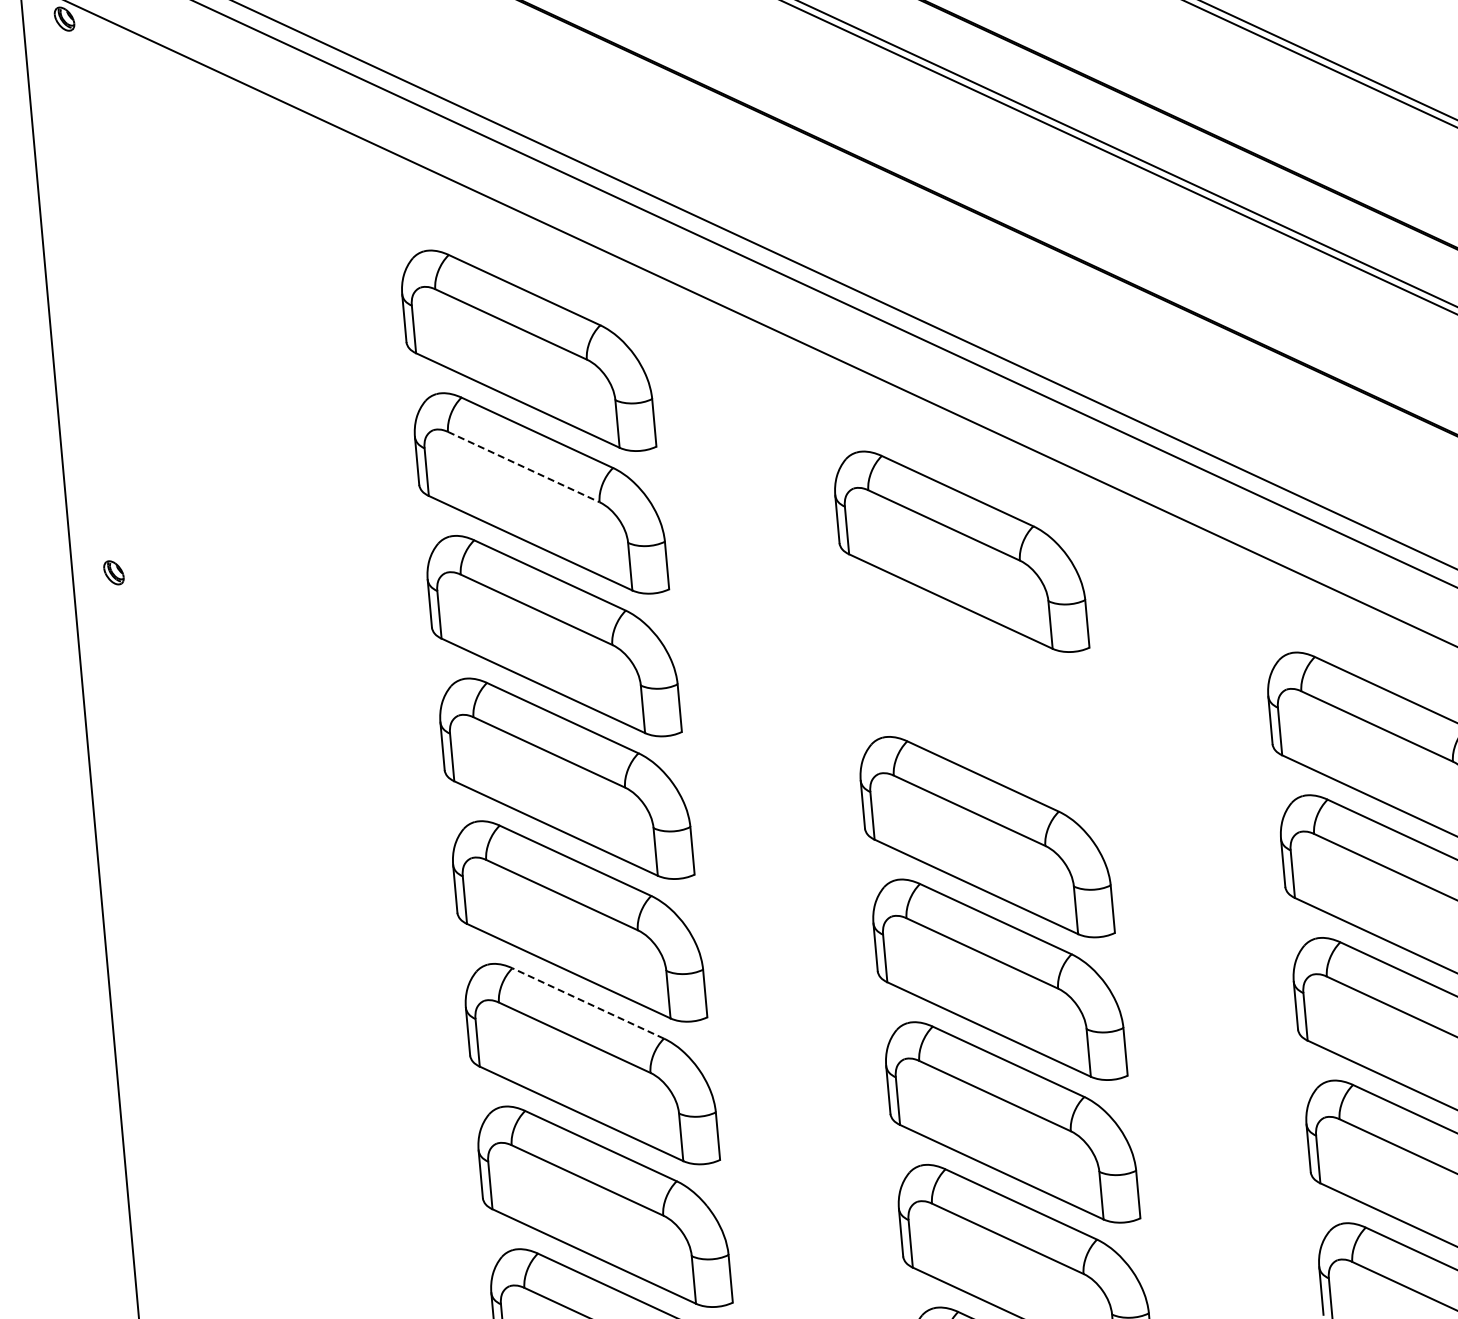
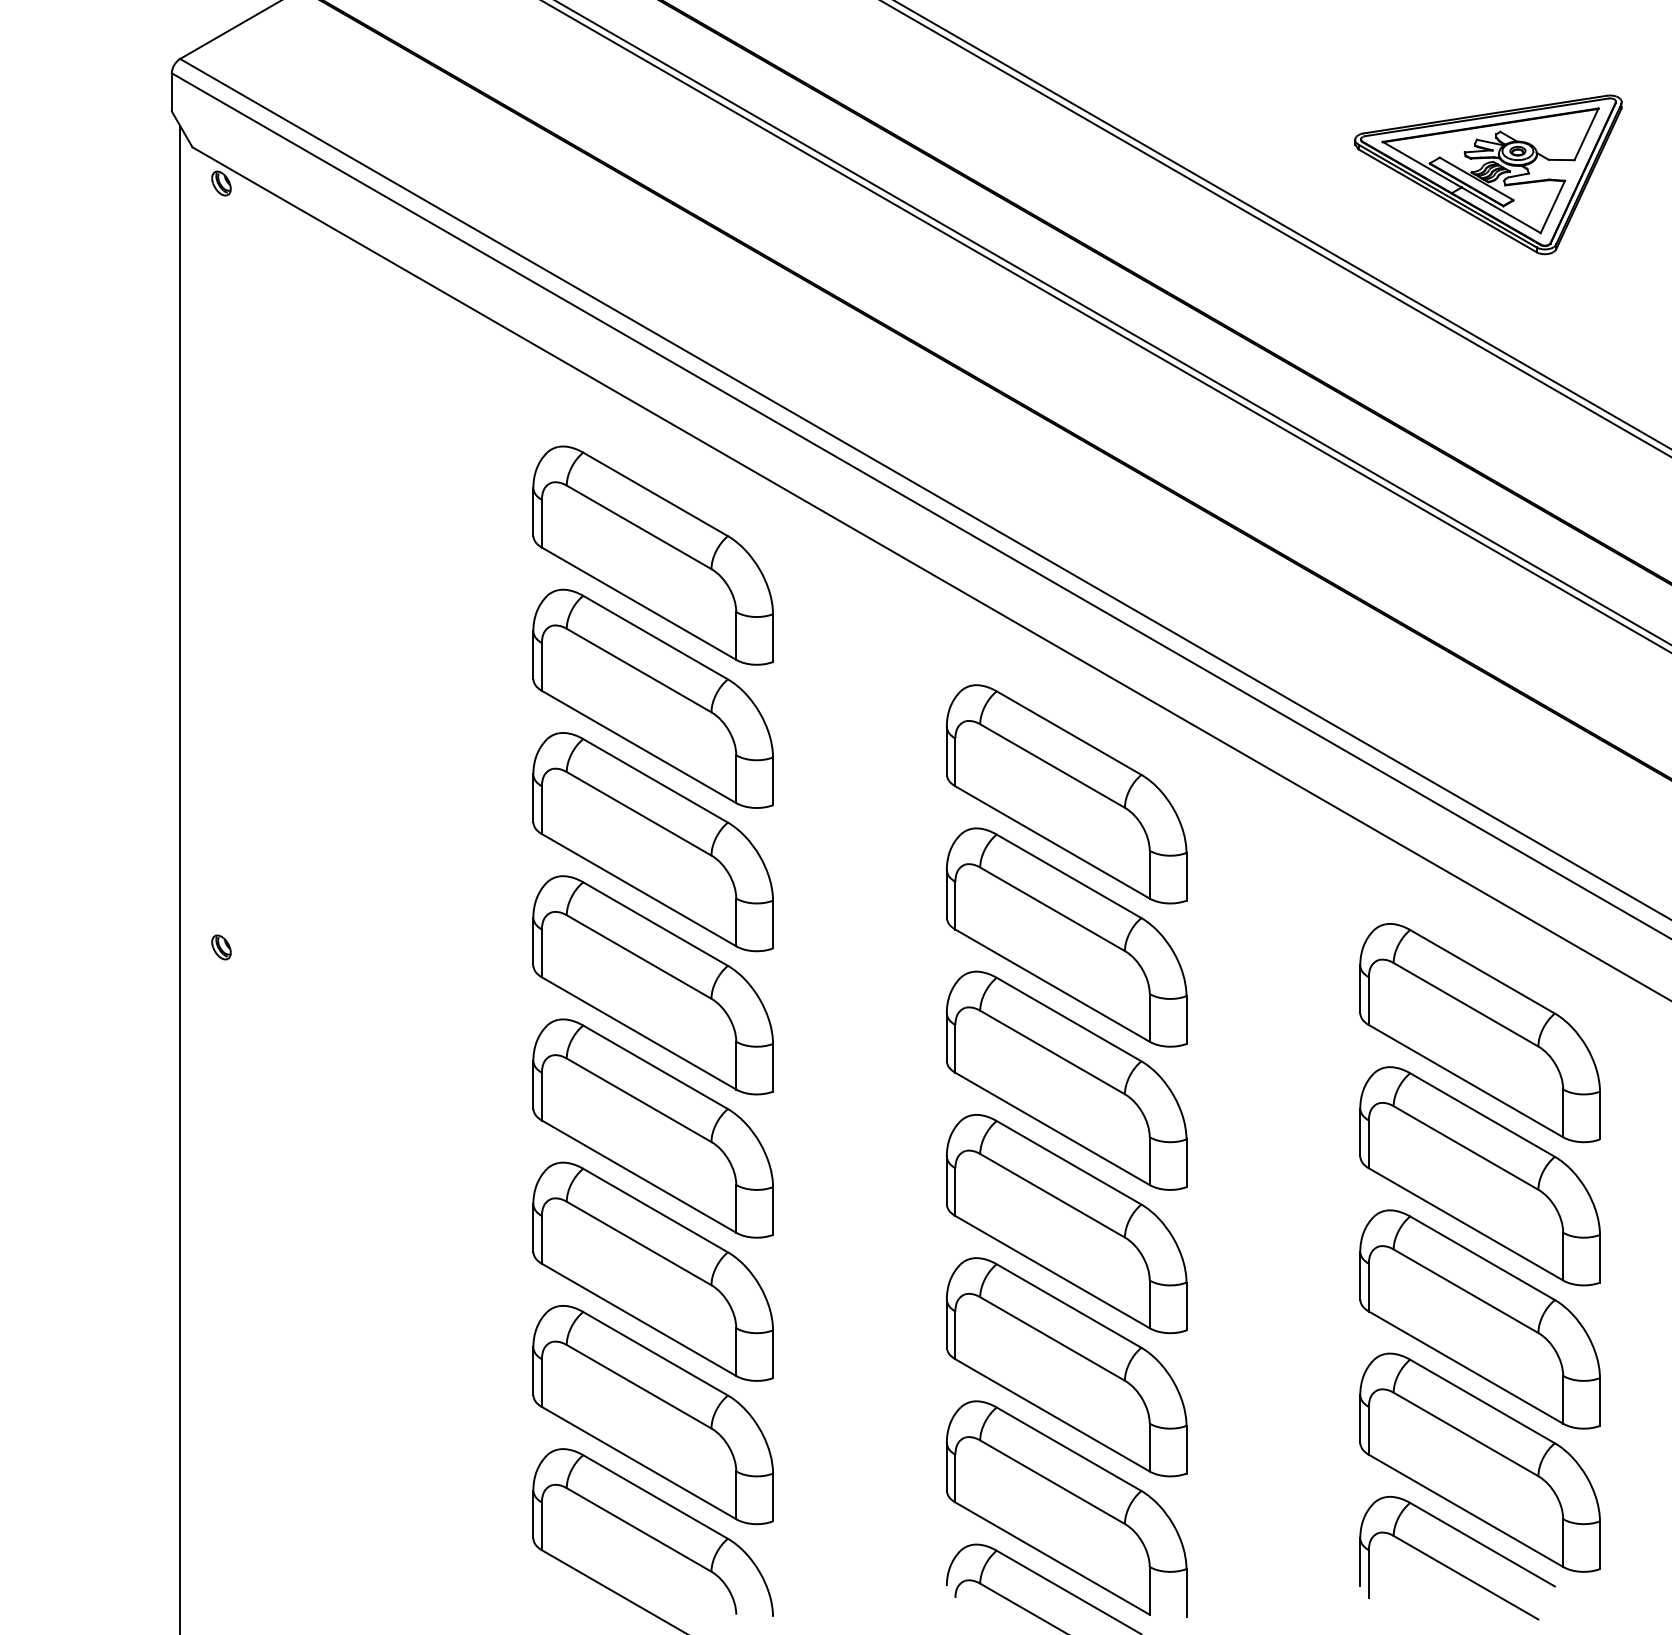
line: (524, 466) -> (639, 670), dashed -> solid
part: (113, 572) -> (221, 947), moved
part: (973, 694) -> (1066, 937), added
line: (588, 1003) -> (655, 1210), dashed -> solid

